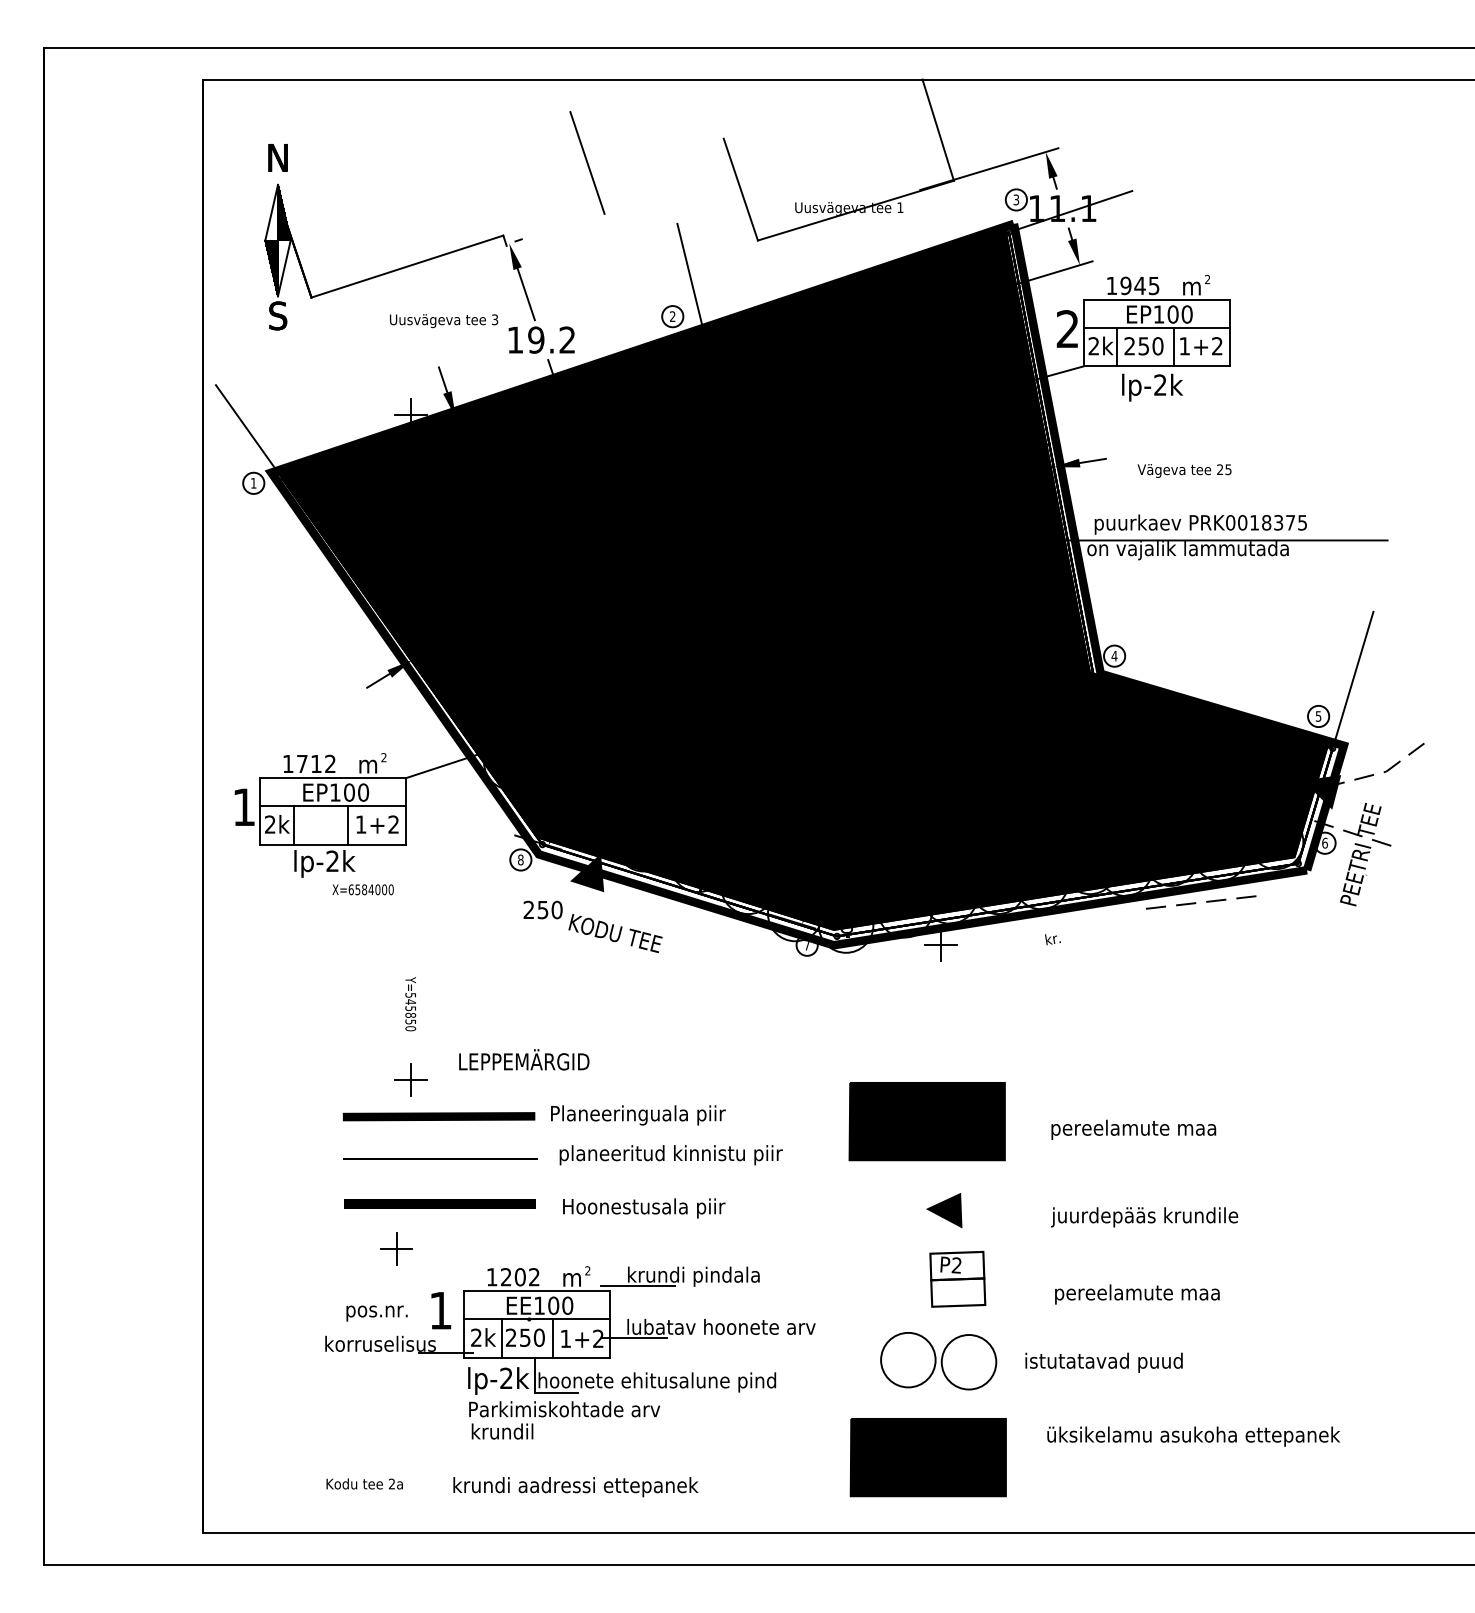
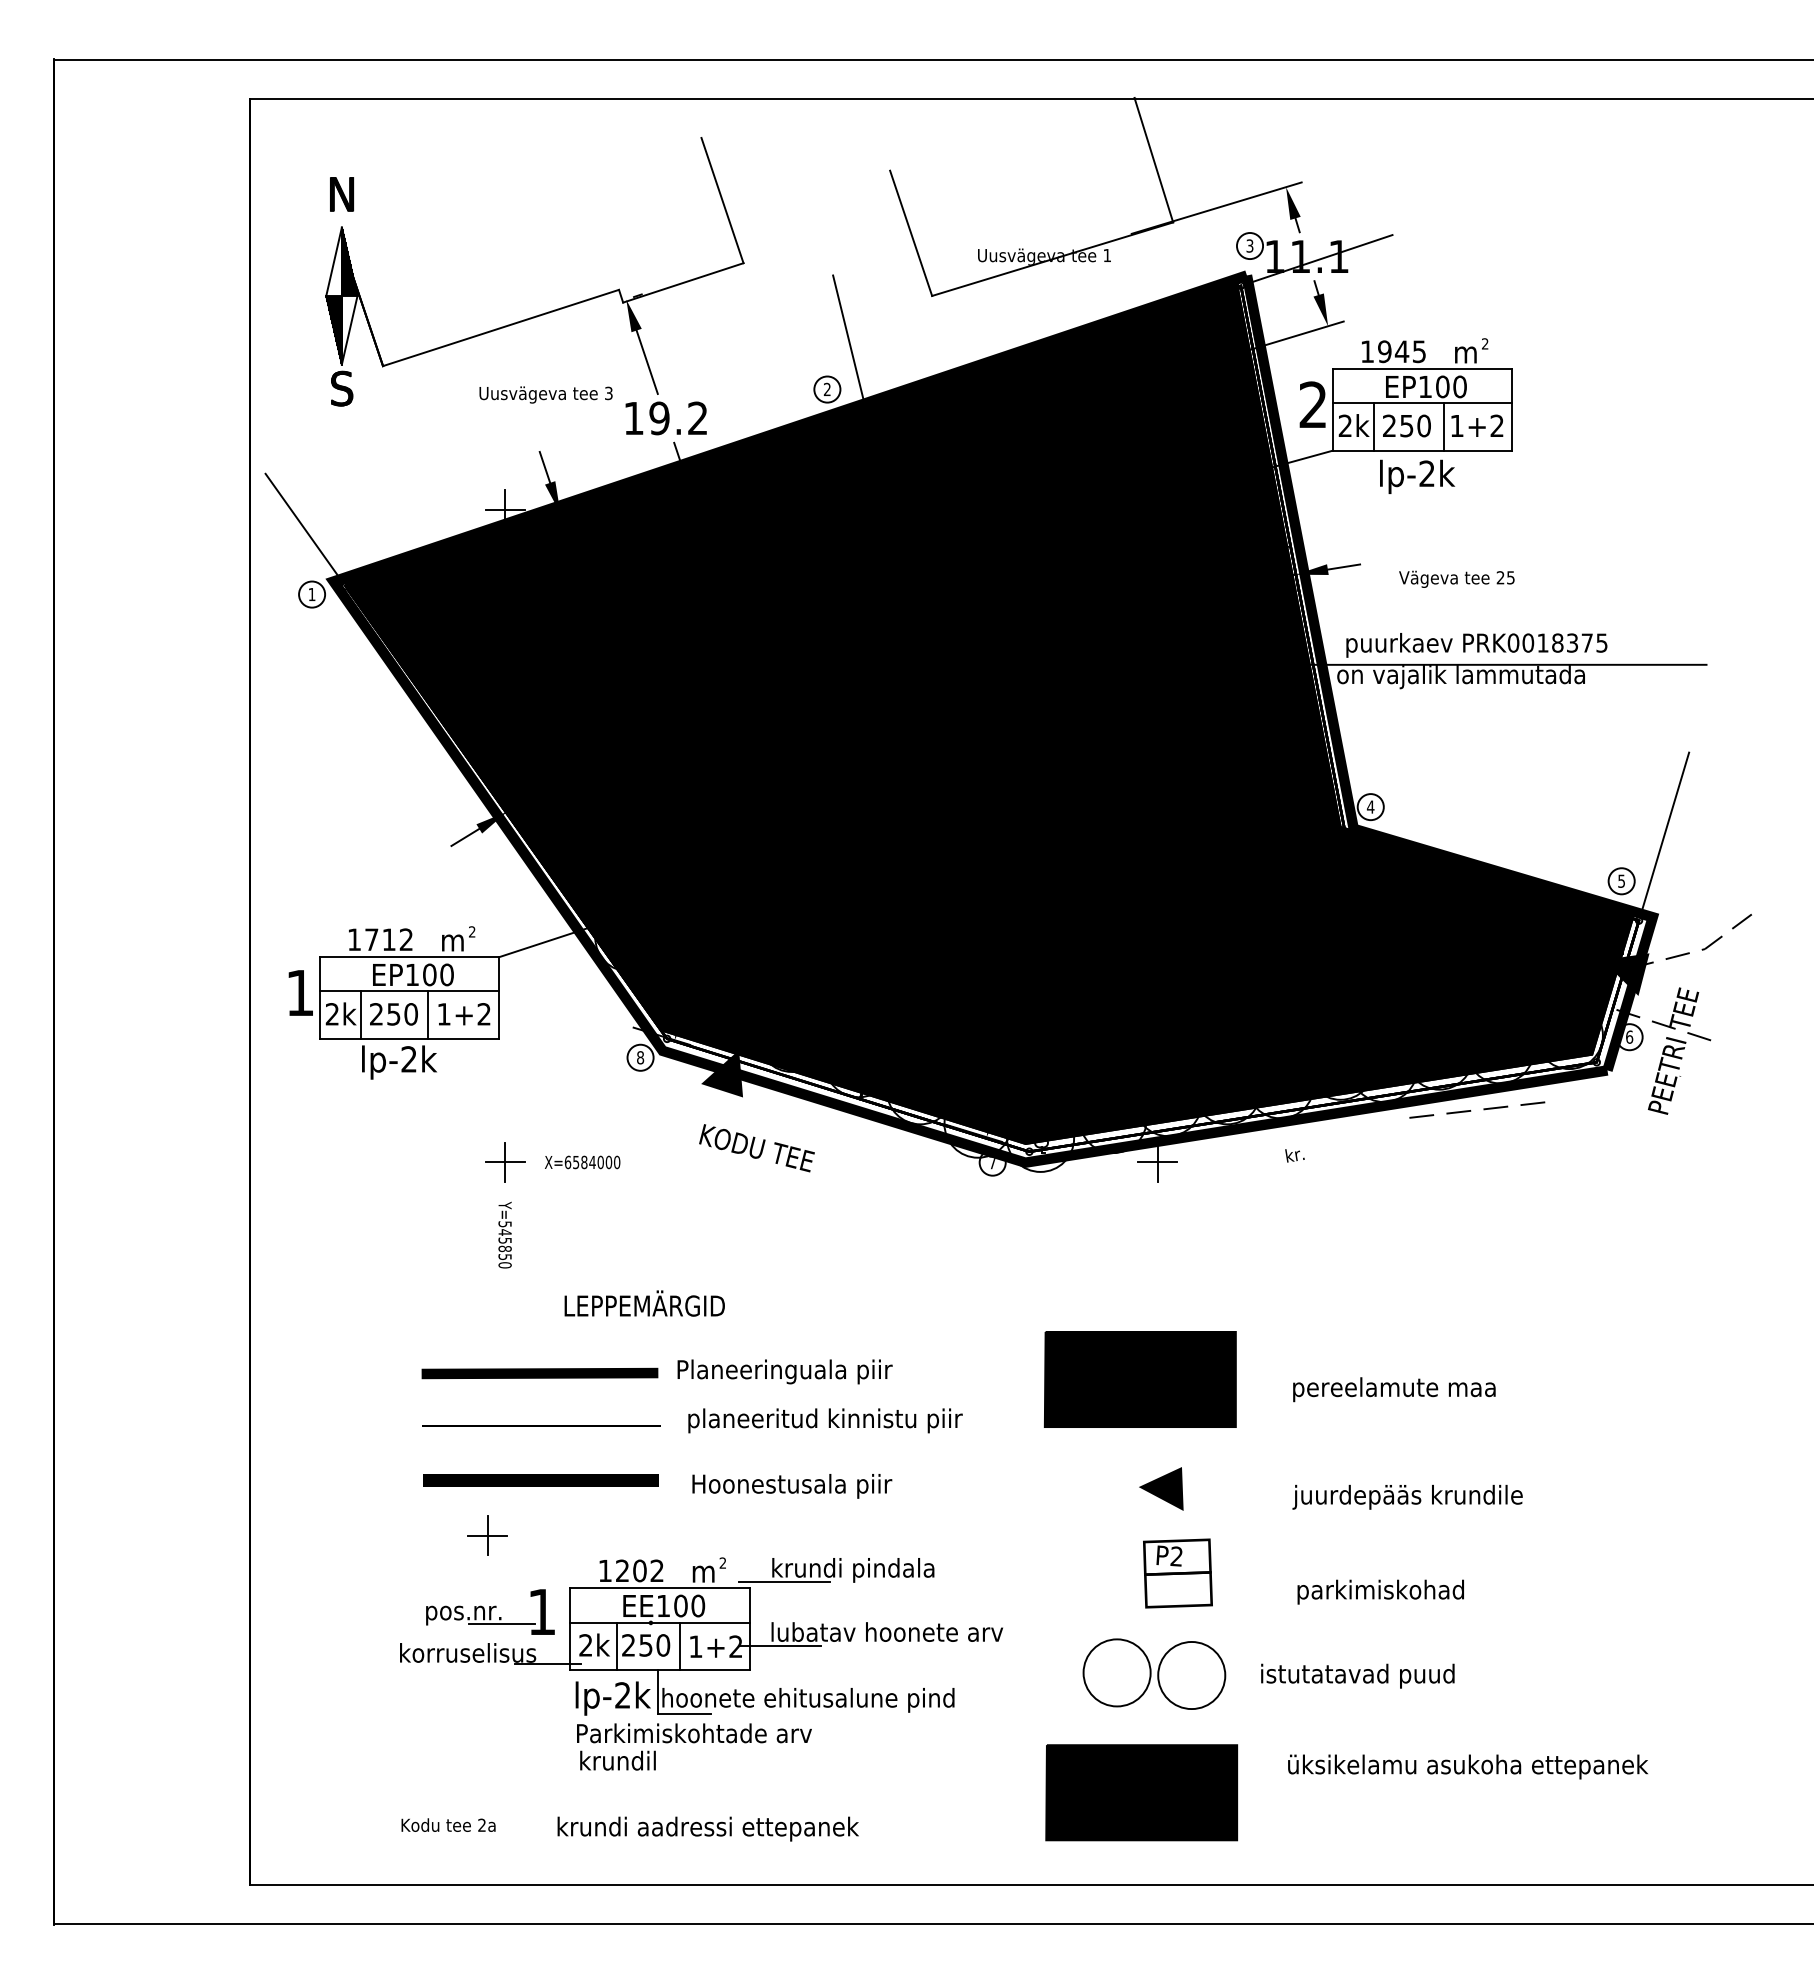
line: (555, 229) -> (683, 282), added
text: (363, 889) -> (582, 1162), moved
text: (542, 910) -> (393, 1014), moved
part: (411, 1080) -> (505, 1162), moved
text: (1142, 1292) -> (1405, 1589), pereelamute maa -> parkimiskohad
line: (407, 1320) -> (501, 1624), added

